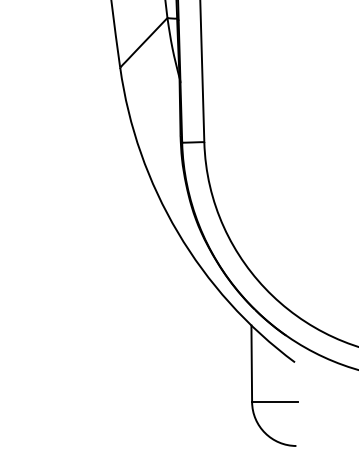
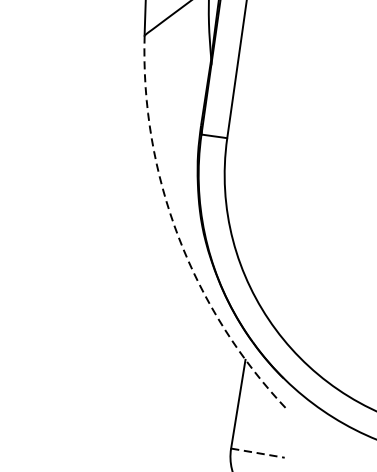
arc: (177, 232) -> (178, 237), solid -> dashed
line: (275, 402) -> (258, 453), solid -> dashed

